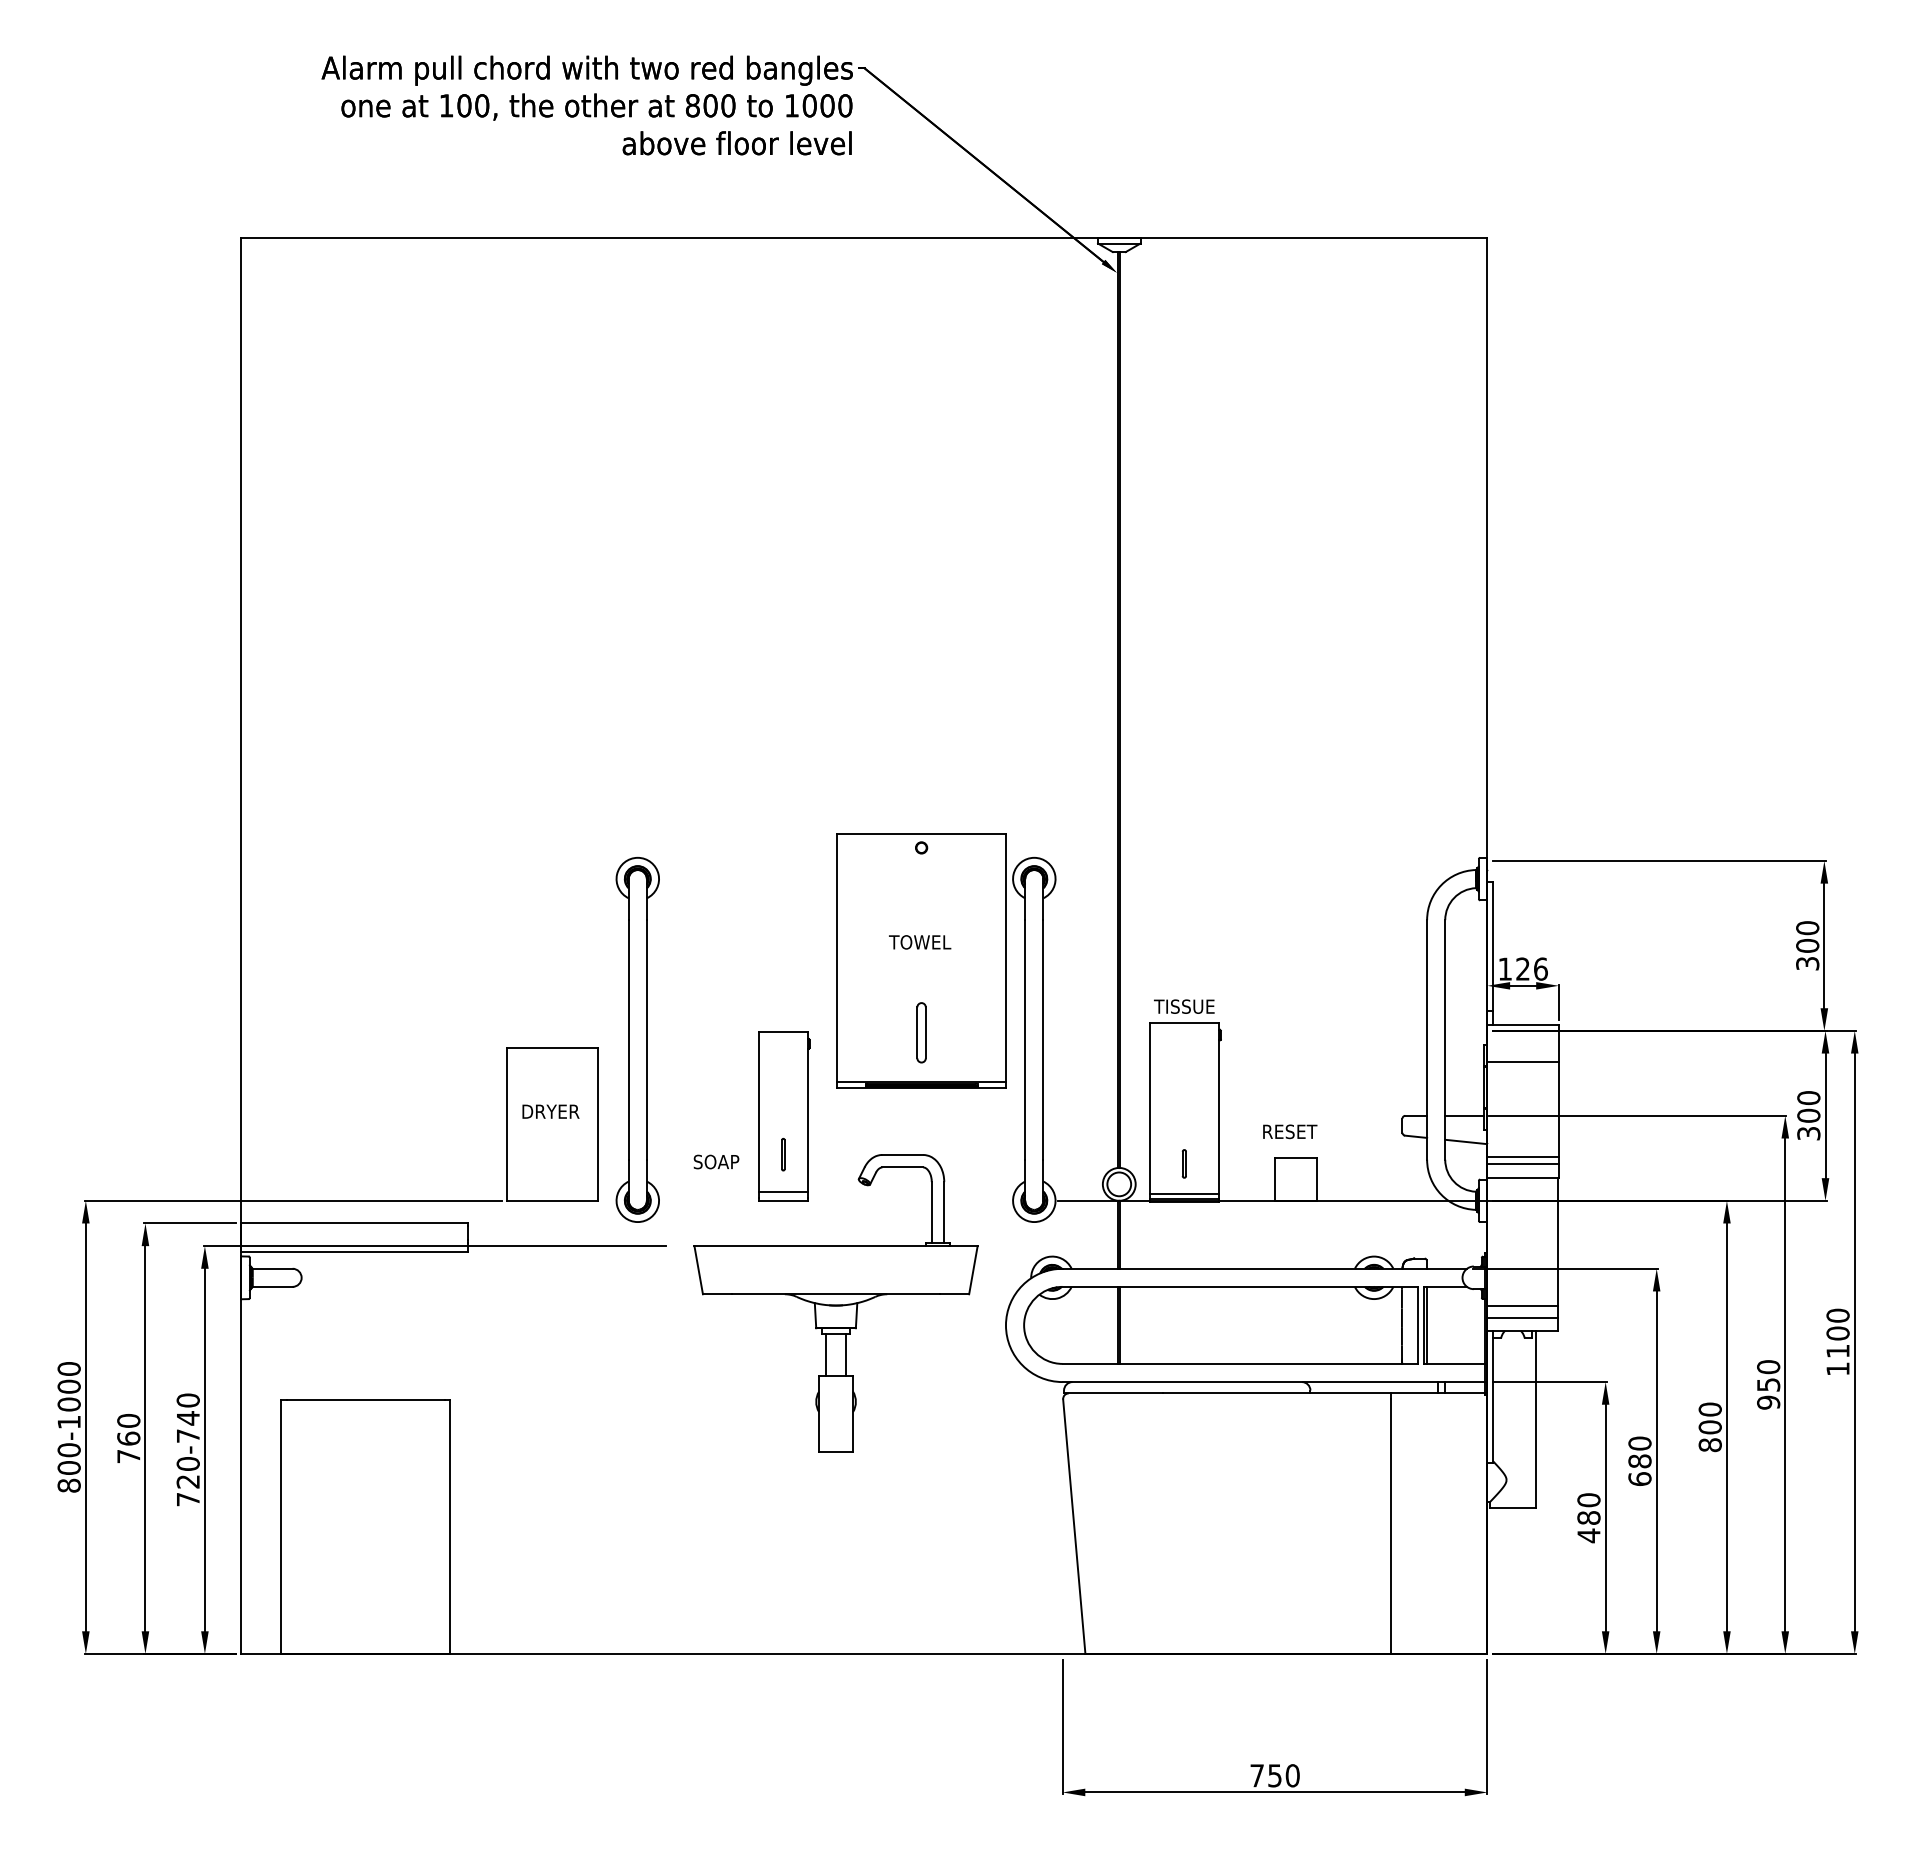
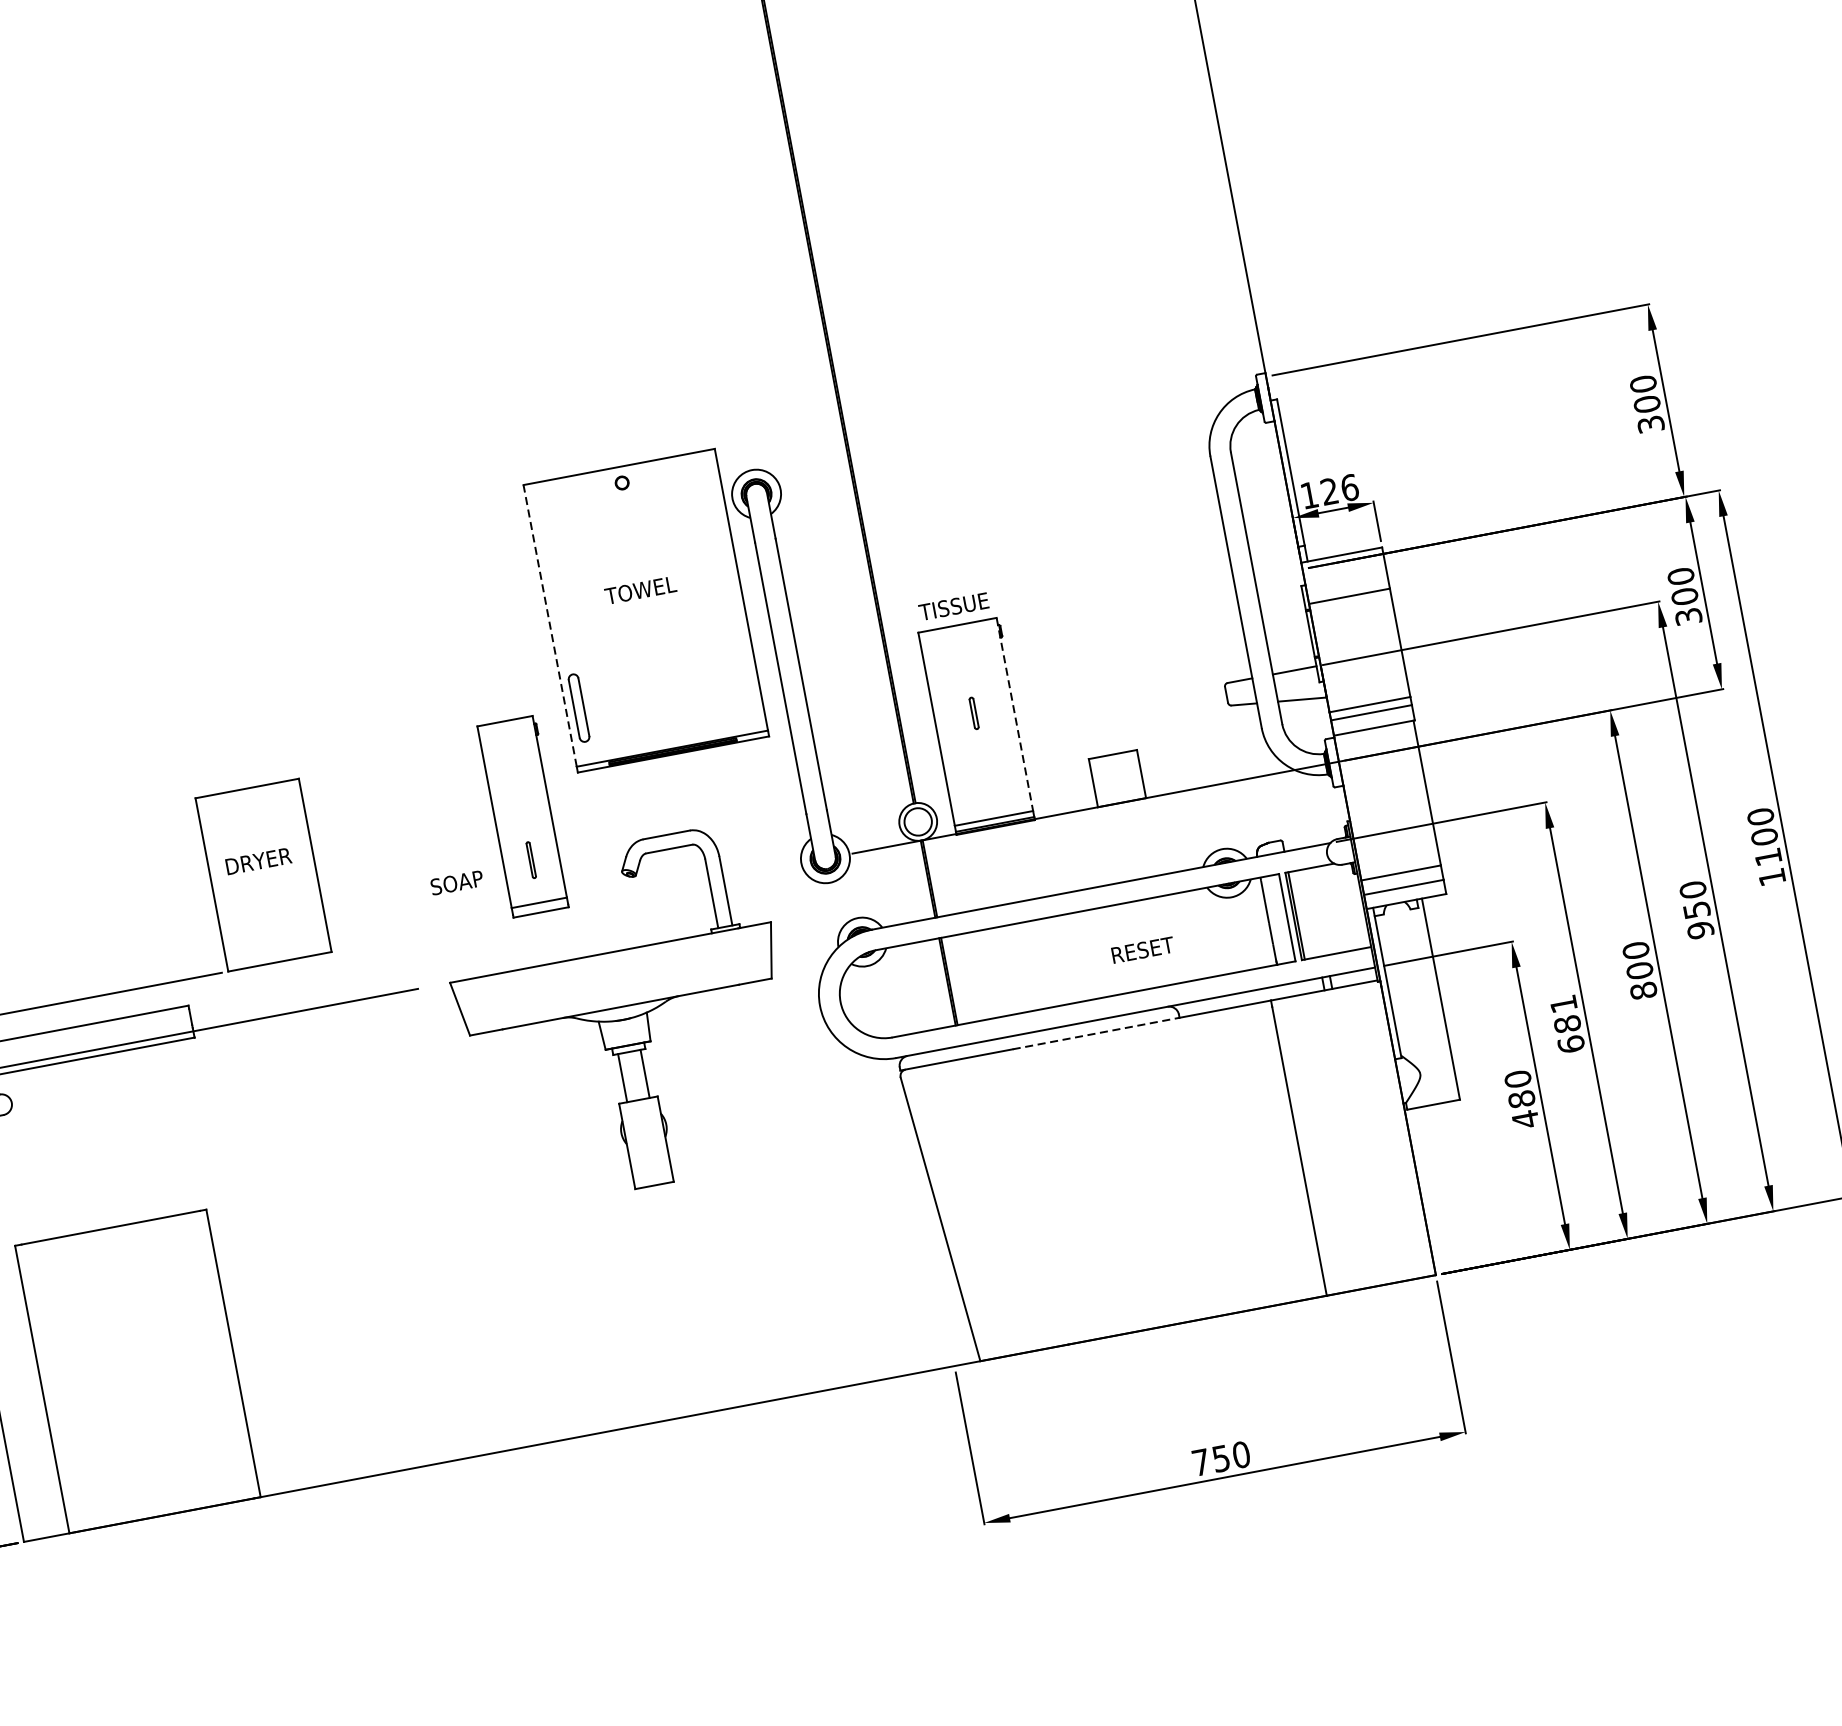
line: (837, 957) -> (550, 625), solid -> dashed
part: (921, 1032) -> (578, 707), moved
part: (637, 1039) -> (341, 760), removed
line: (1218, 1108) -> (1014, 714), solid -> dashed
text: (1290, 1131) -> (1143, 949), moved
part: (1183, 1163) -> (973, 713), moved
line: (1236, 1393) -> (1095, 1033), solid -> dashed
text: (1639, 1443) -> (1563, 1004), 680 -> 681

